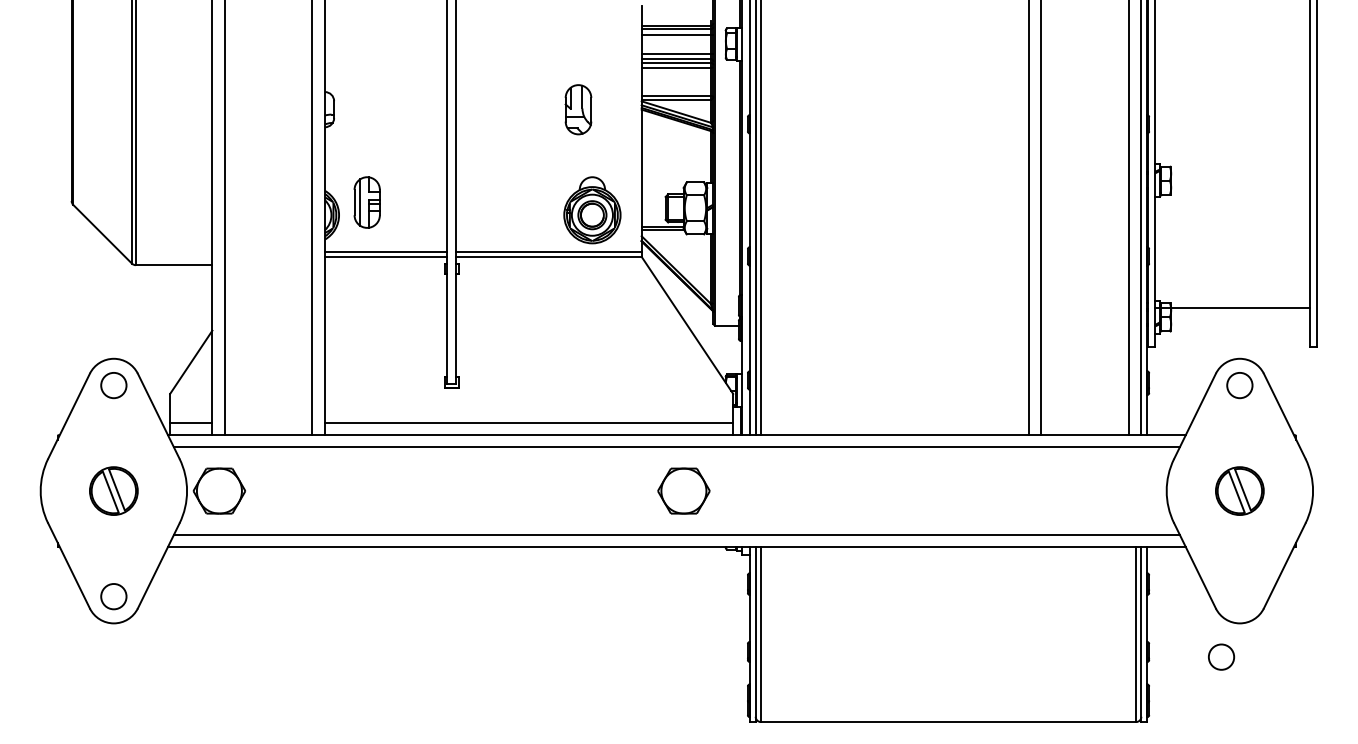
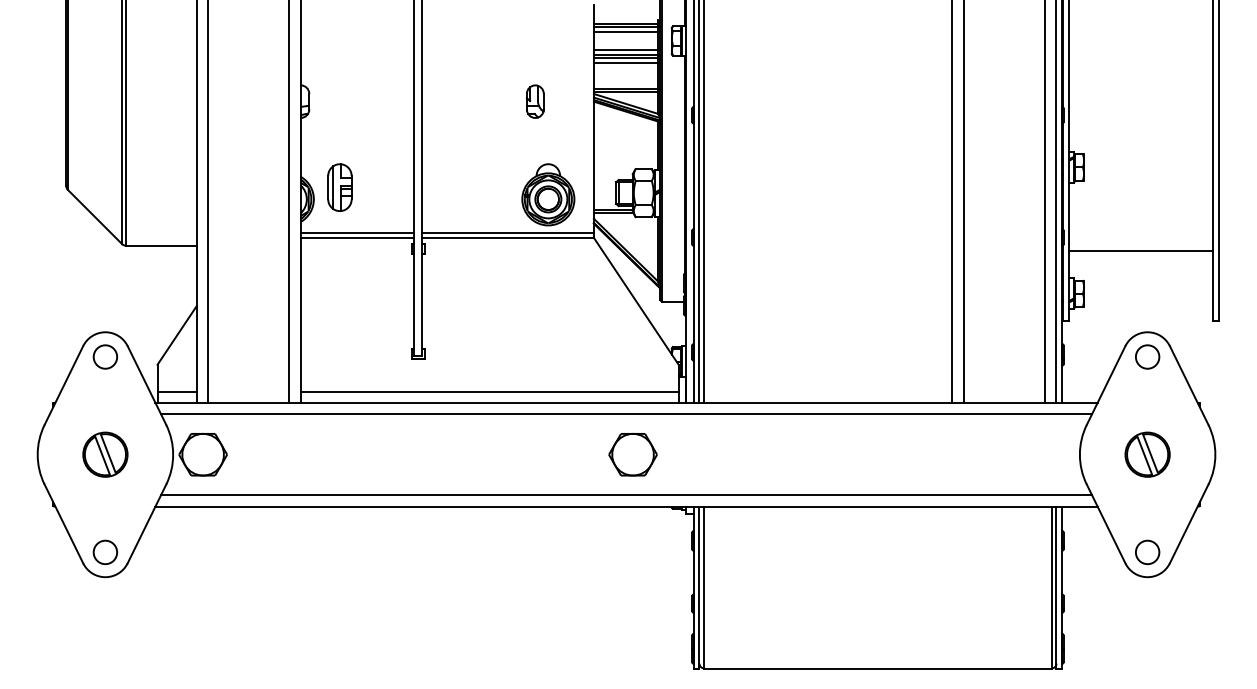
part: (577, 109) -> (534, 101), size x0.71
line: (1232, 307) -> (1140, 250), moved
circle: (1221, 657) -> (1147, 552), moved

